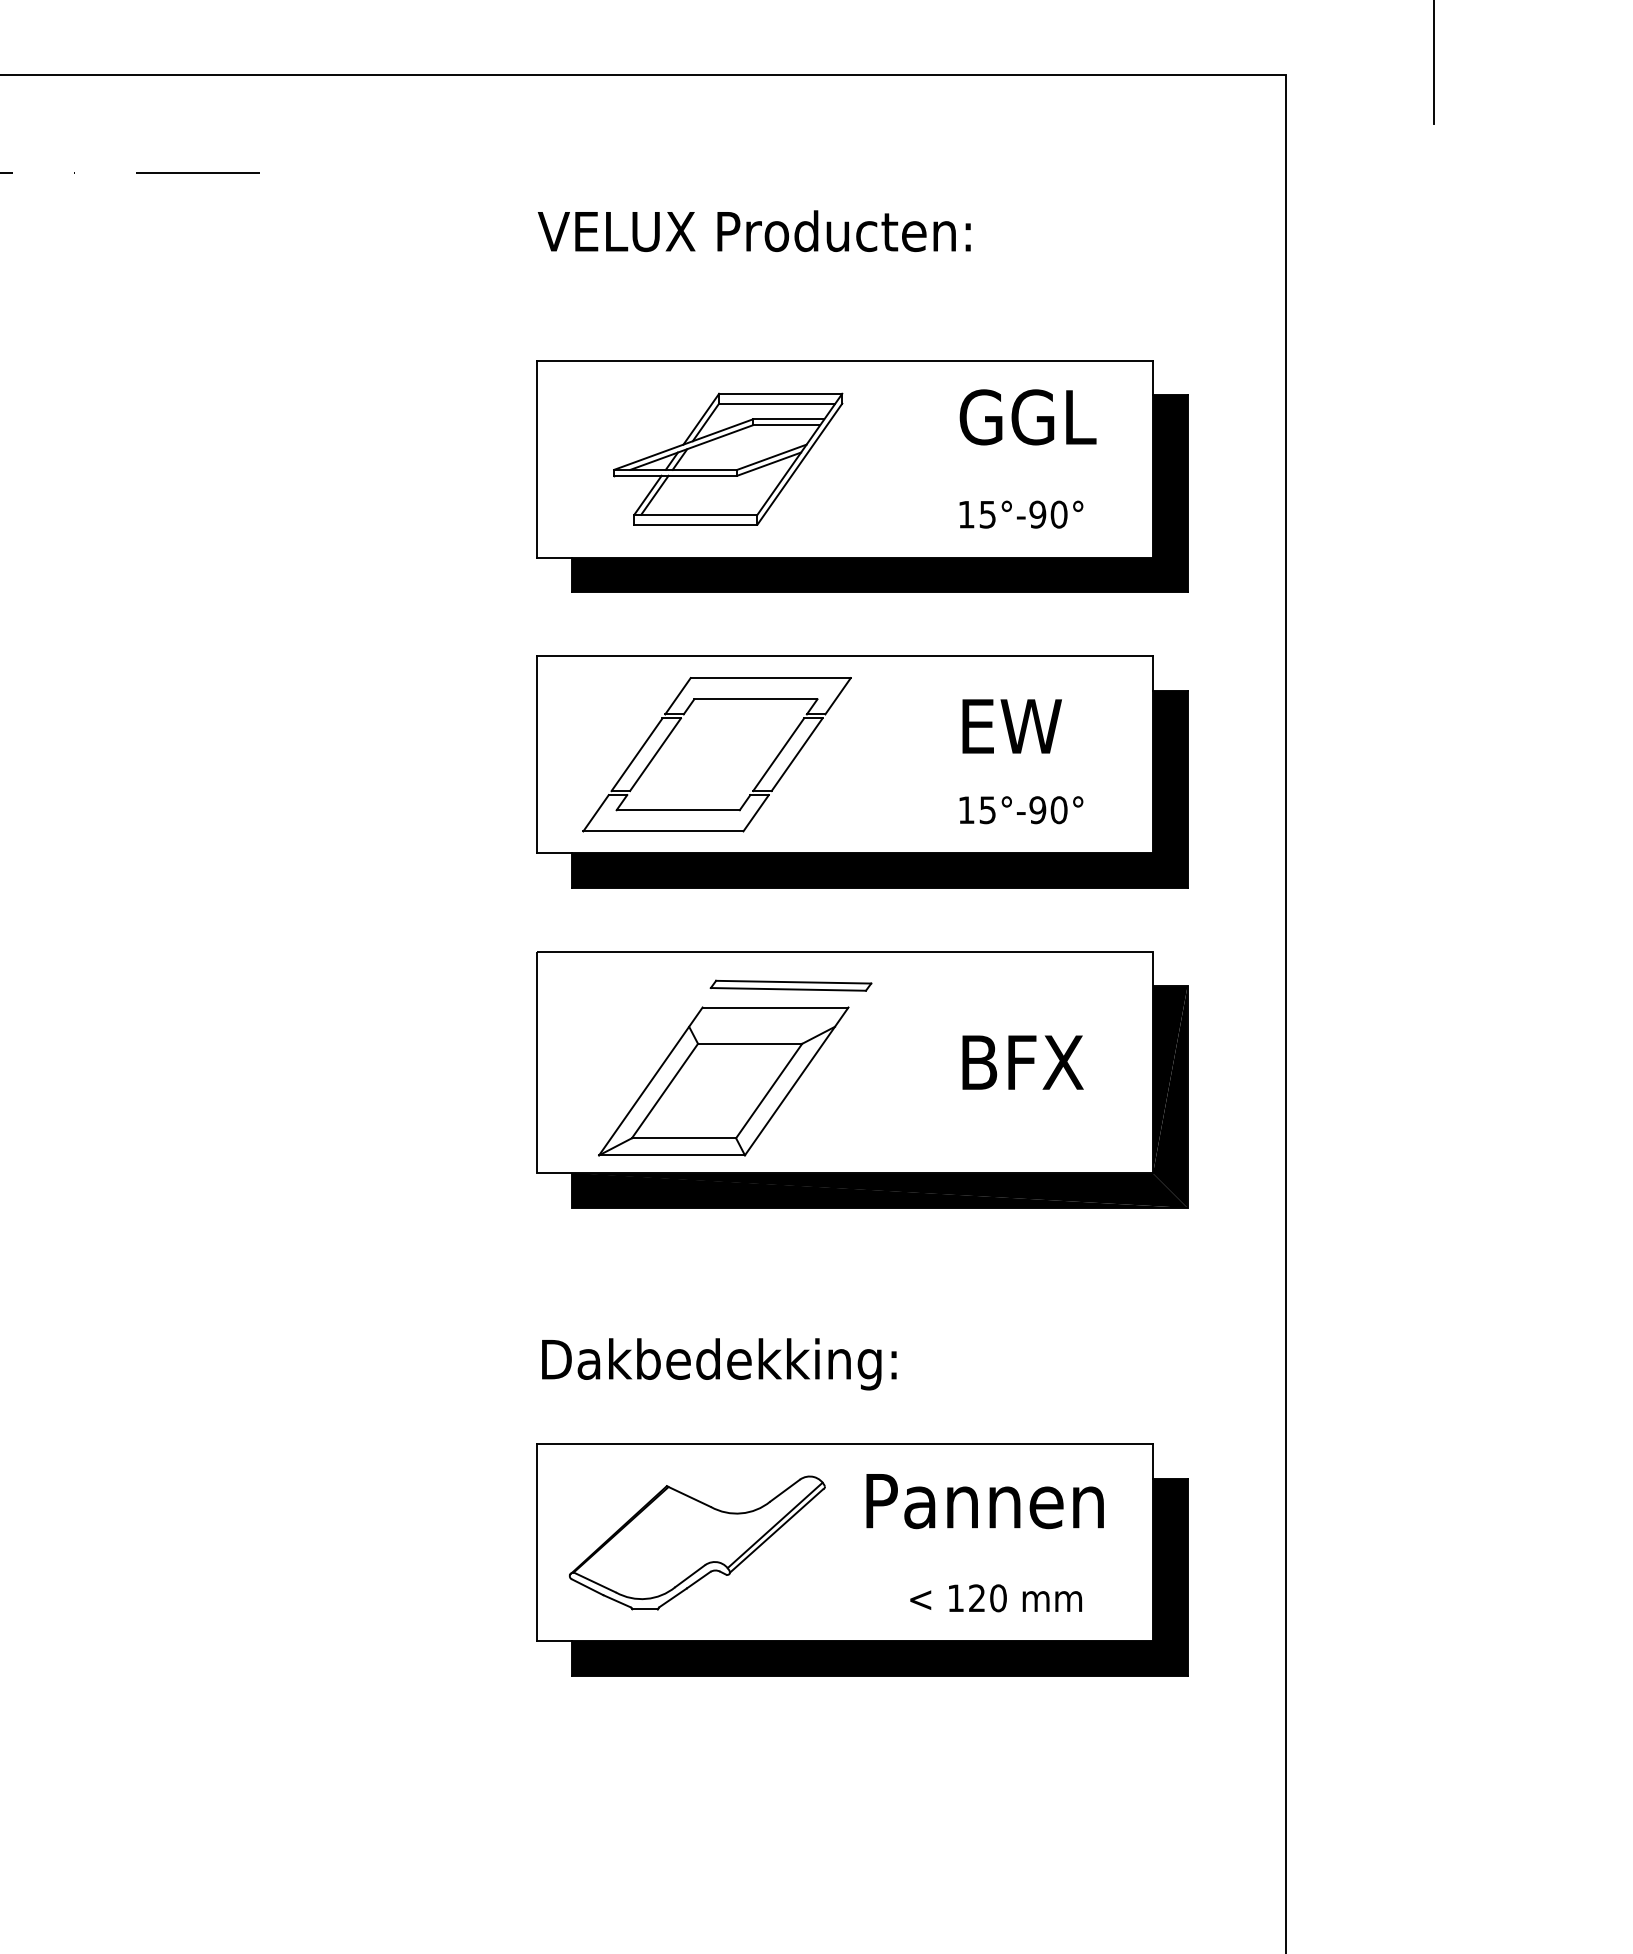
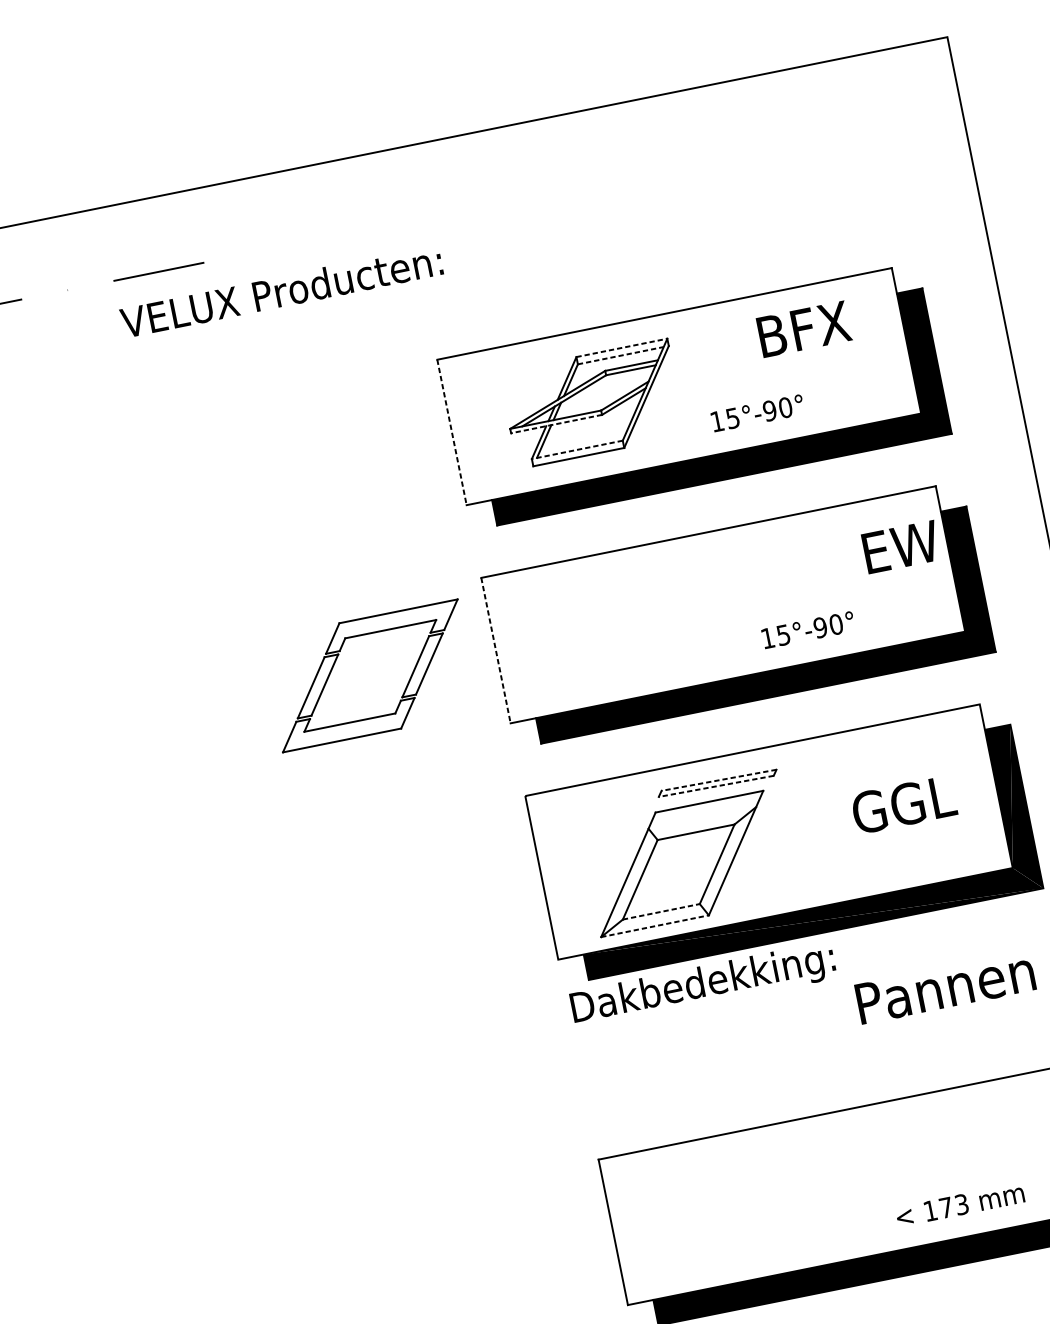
text: (753, 231) -> (280, 291), moved
line: (780, 393) -> (621, 347), solid -> dashed
line: (777, 403) -> (620, 355), solid -> dashed
text: (1027, 417) -> (807, 328), GGL -> BFX
line: (537, 459) -> (452, 432), solid -> dashed
line: (675, 475) -> (556, 423), solid -> dashed
line: (695, 514) -> (576, 449), solid -> dashed
text: (1021, 514) -> (757, 413), moved
text: (1011, 726) -> (900, 547), moved
part: (675, 728) -> (335, 662), moved
line: (537, 754) -> (496, 650), solid -> dashed
text: (1021, 810) -> (808, 630), moved
line: (793, 982) -> (718, 780), solid -> dashed
line: (788, 989) -> (716, 786), solid -> dashed
text: (1027, 1062) -> (903, 804), BFX -> GGL
line: (684, 1138) -> (661, 911), solid -> dashed
line: (672, 1155) -> (655, 926), solid -> dashed
text: (719, 1364) -> (703, 985), moved
text: (984, 1501) -> (945, 987), moved
part: (697, 1542) -> (731, 1208), removed
text: (987, 1598) -> (953, 1206), 120 -> 173

